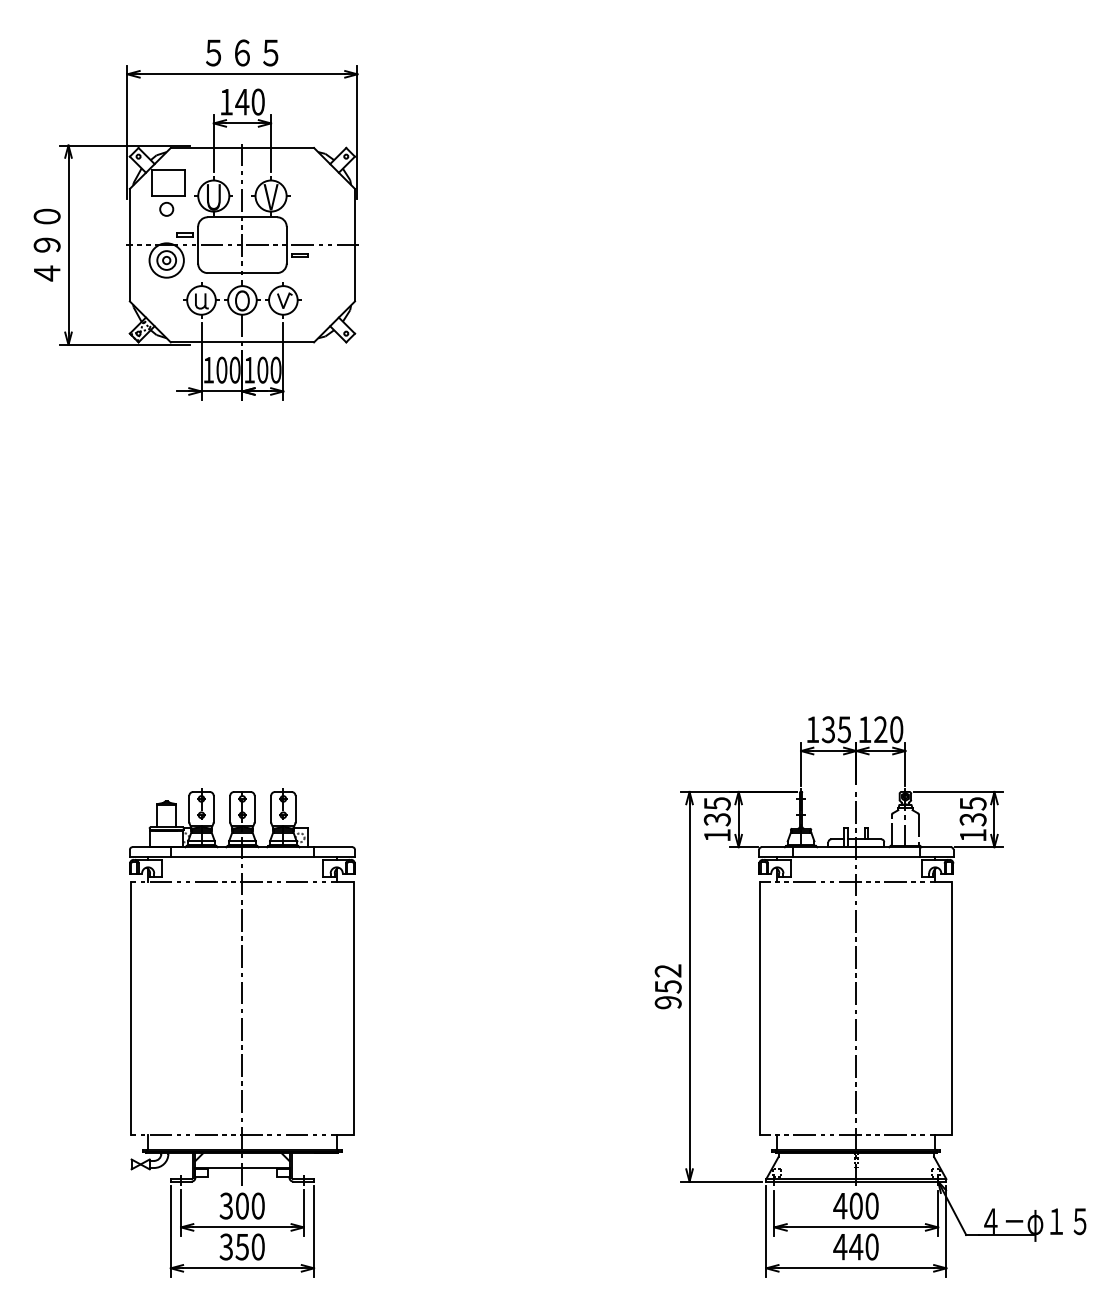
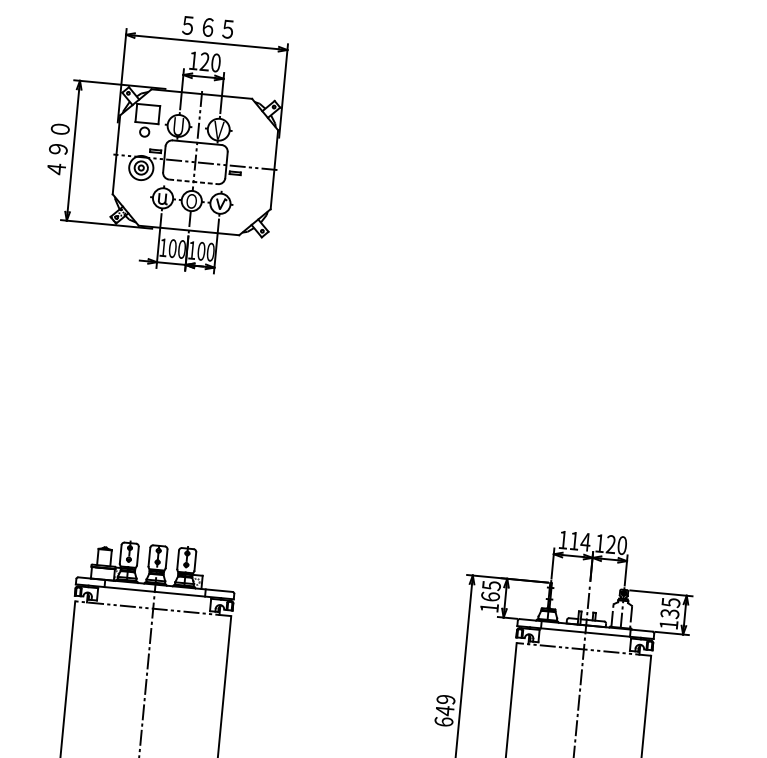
text: (242, 101) -> (204, 61), 140 -> 120
line: (242, 273) -> (193, 182), solid -> dashed
text: (836, 729) -> (580, 541), 135 -> 114
text: (716, 819) -> (489, 596), 135 -> 165
text: (667, 986) -> (444, 710), 952 -> 649

